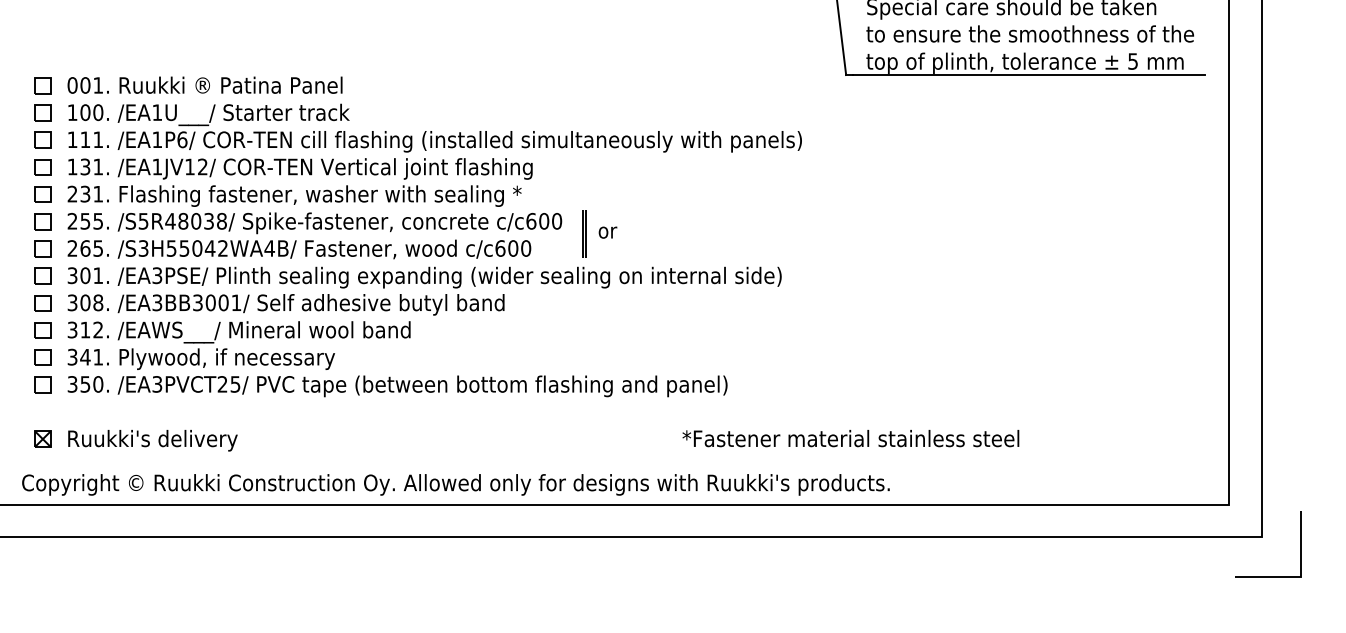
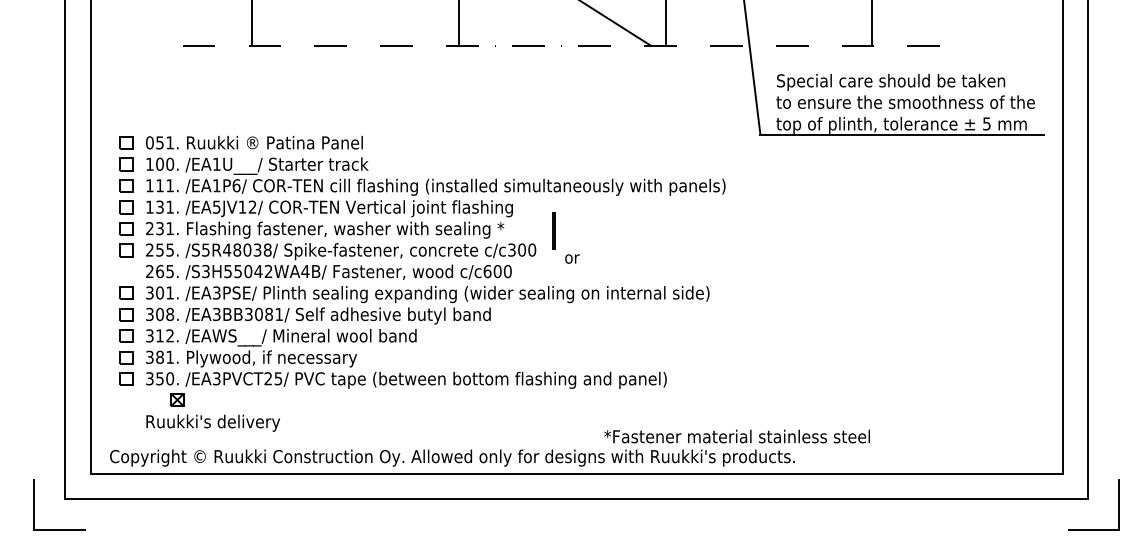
text: (84, 85) -> (159, 142), 001. -> 051.
text: (157, 166) -> (216, 206), /EA1JV12/ -> /EA5JV12/
text: (530, 220) -> (511, 249), c/c600 -> c/c300
line: (583, 233) -> (553, 230), moved
part: (42, 248) -> (126, 271), removed
text: (224, 302) -> (269, 314), /EA3BB3001/ -> /EA3BB3081/
text: (84, 356) -> (159, 356), 341. -> 381.
part: (42, 438) -> (177, 399), moved
text: (850, 438) -> (736, 436), moved

